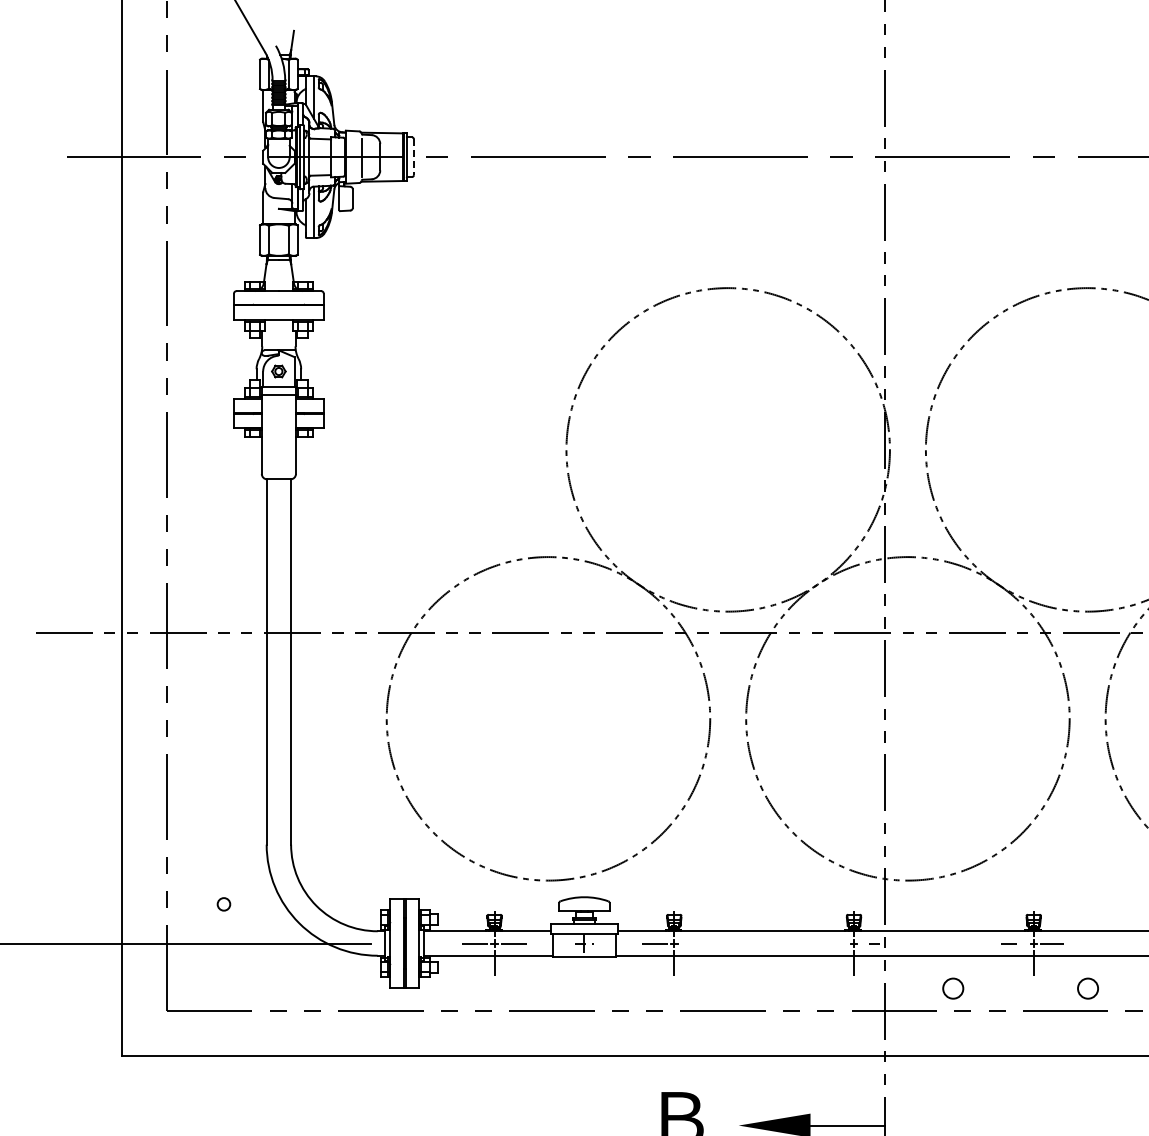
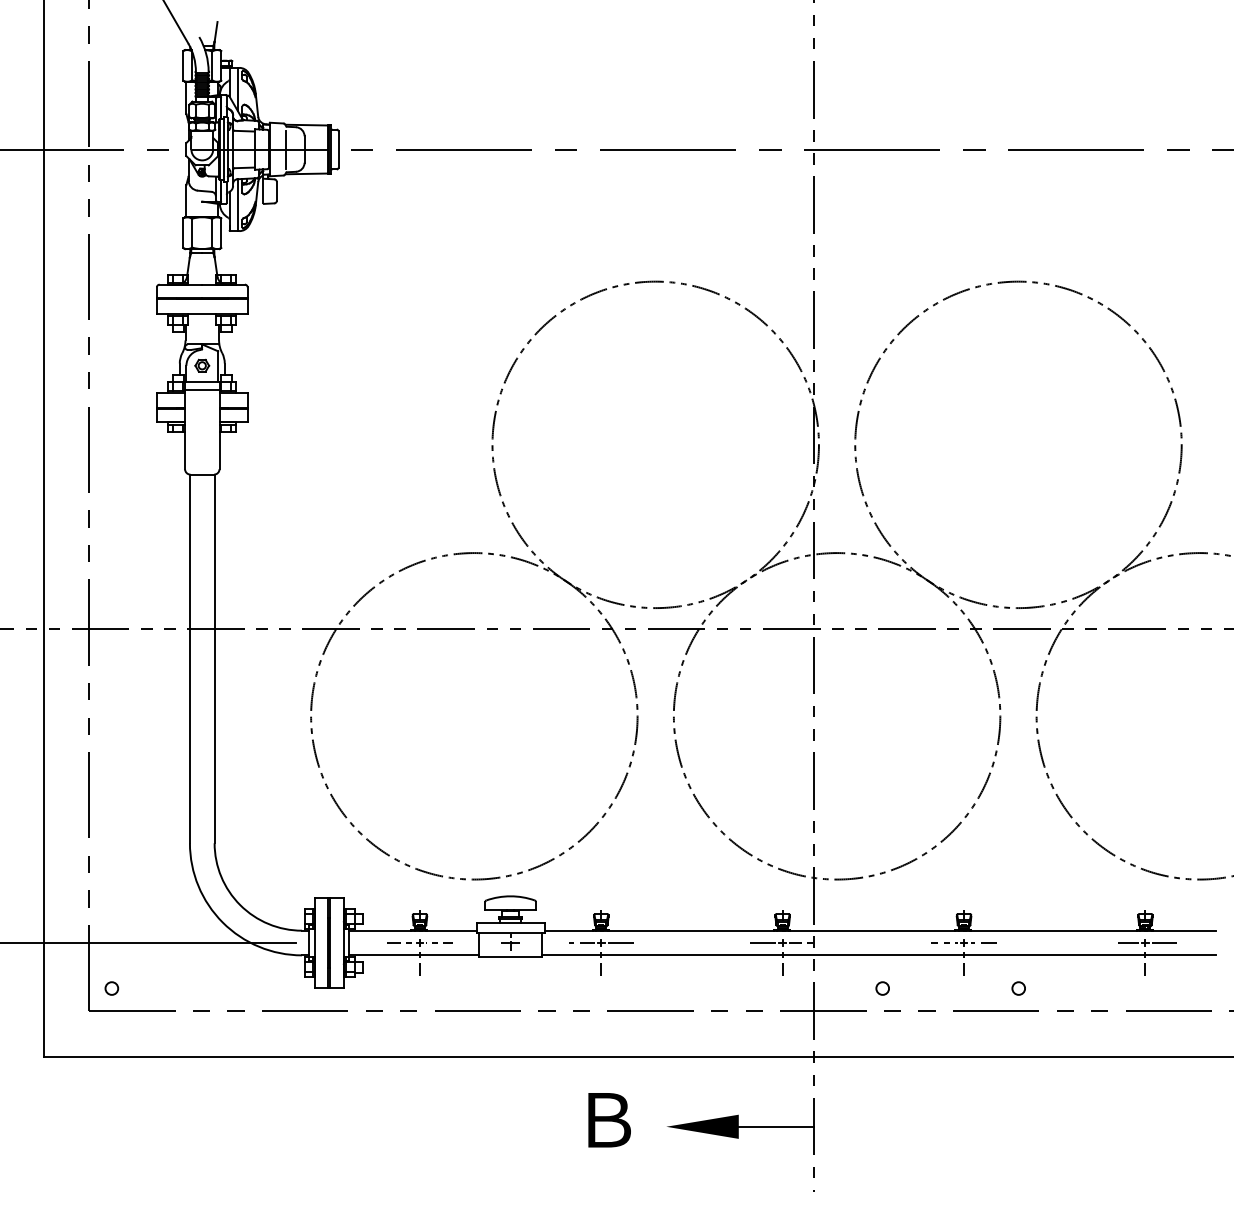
line: (413, 158) -> (338, 150), dashed -> solid
circle: (223, 904) -> (111, 988), moved
line: (693, 943) -> (620, 943), added
line: (834, 943) -> (762, 943), added
circle: (952, 988) -> (882, 988), size x0.62
circle: (1087, 988) -> (1018, 988), size x0.62

